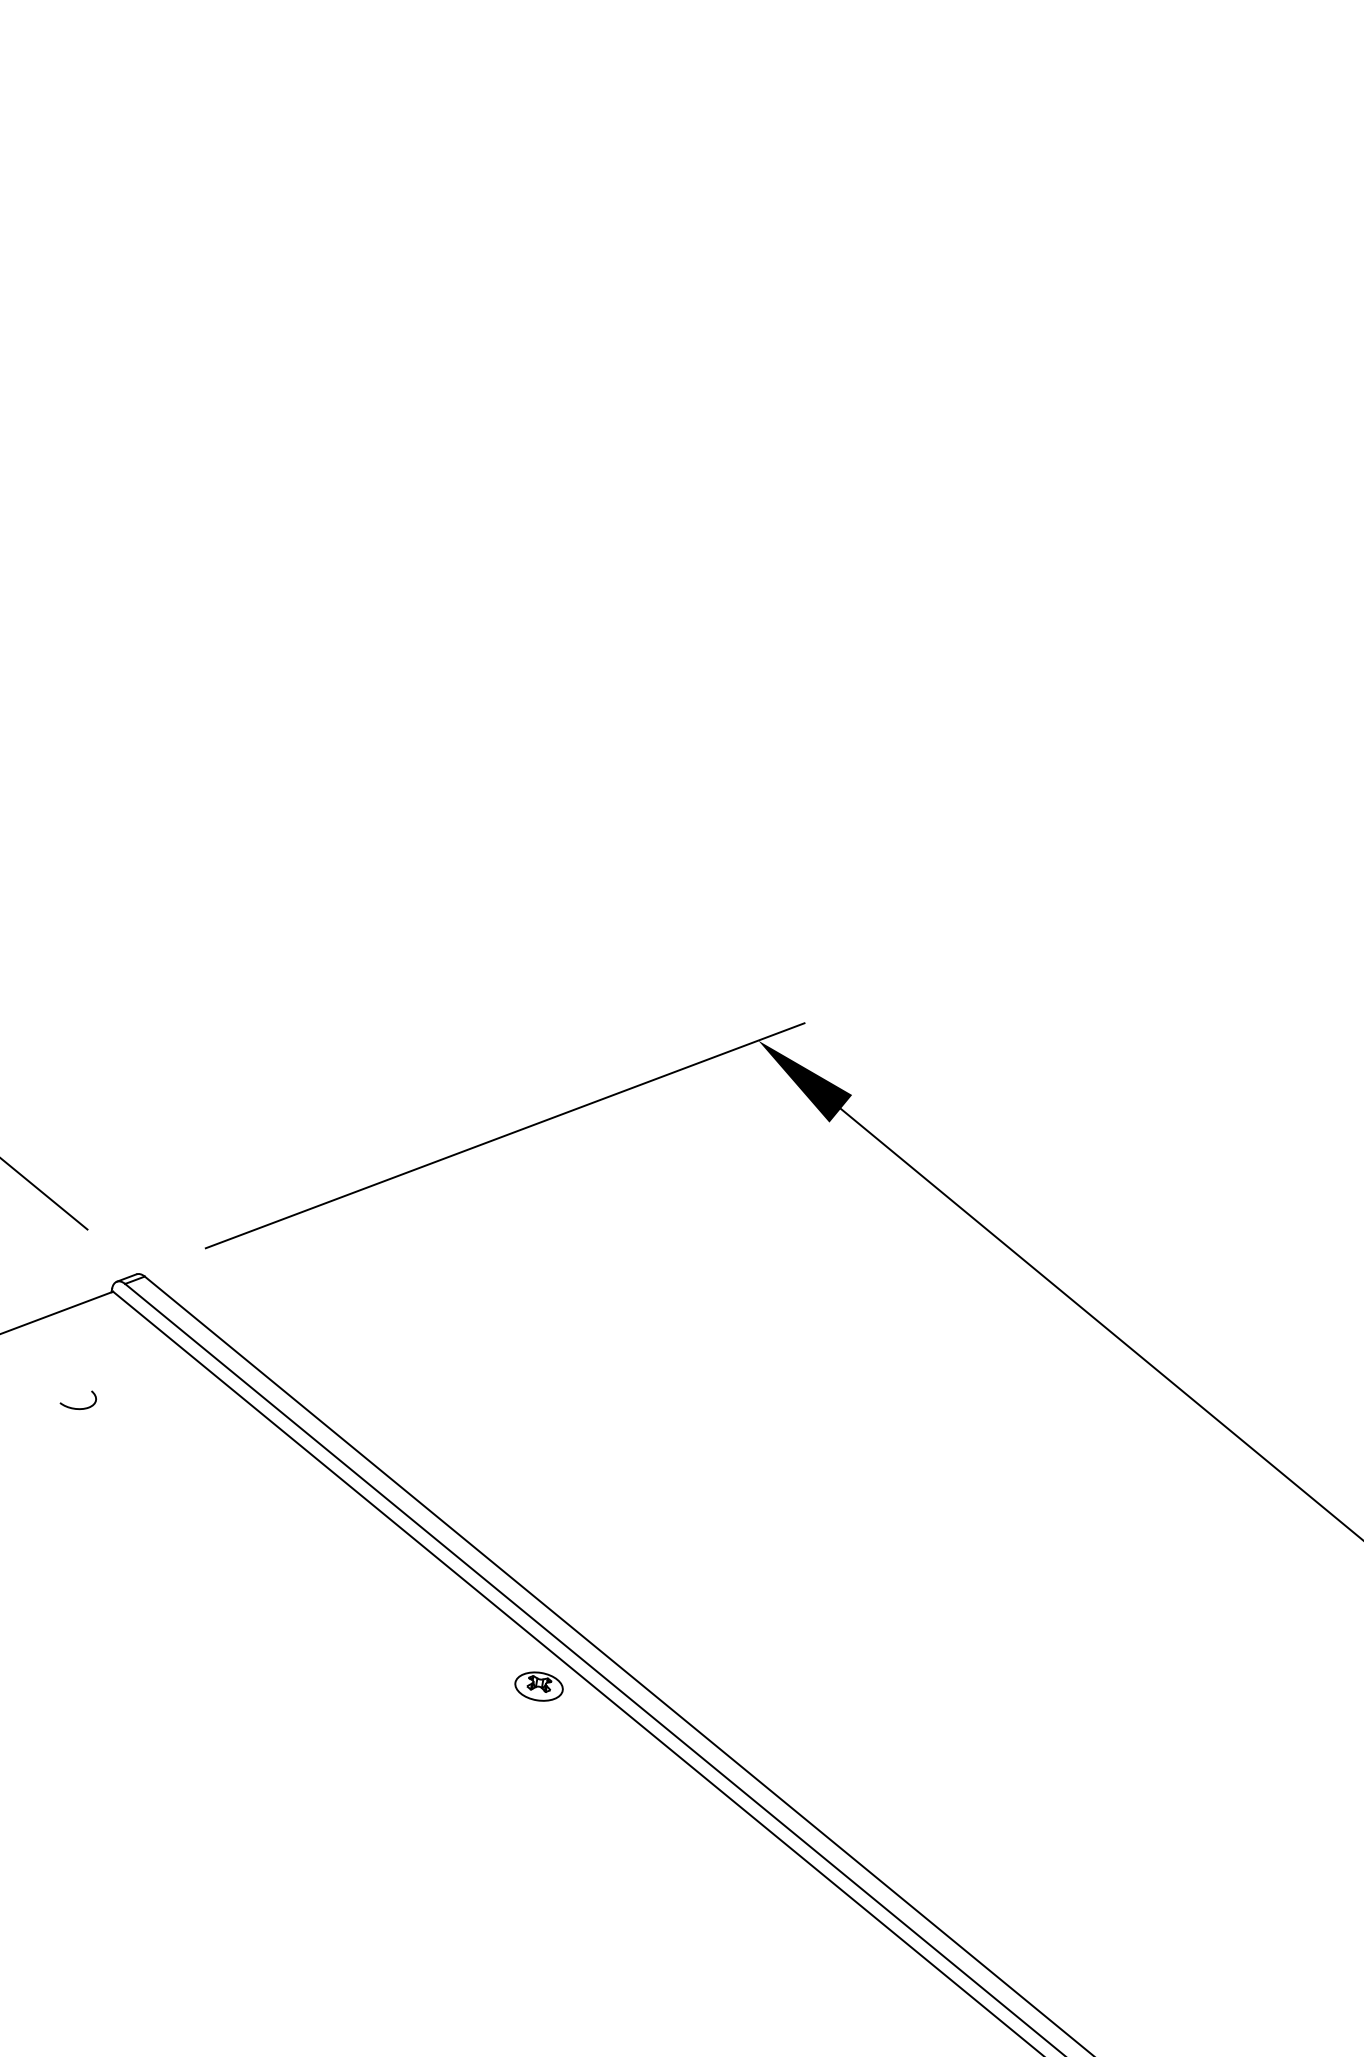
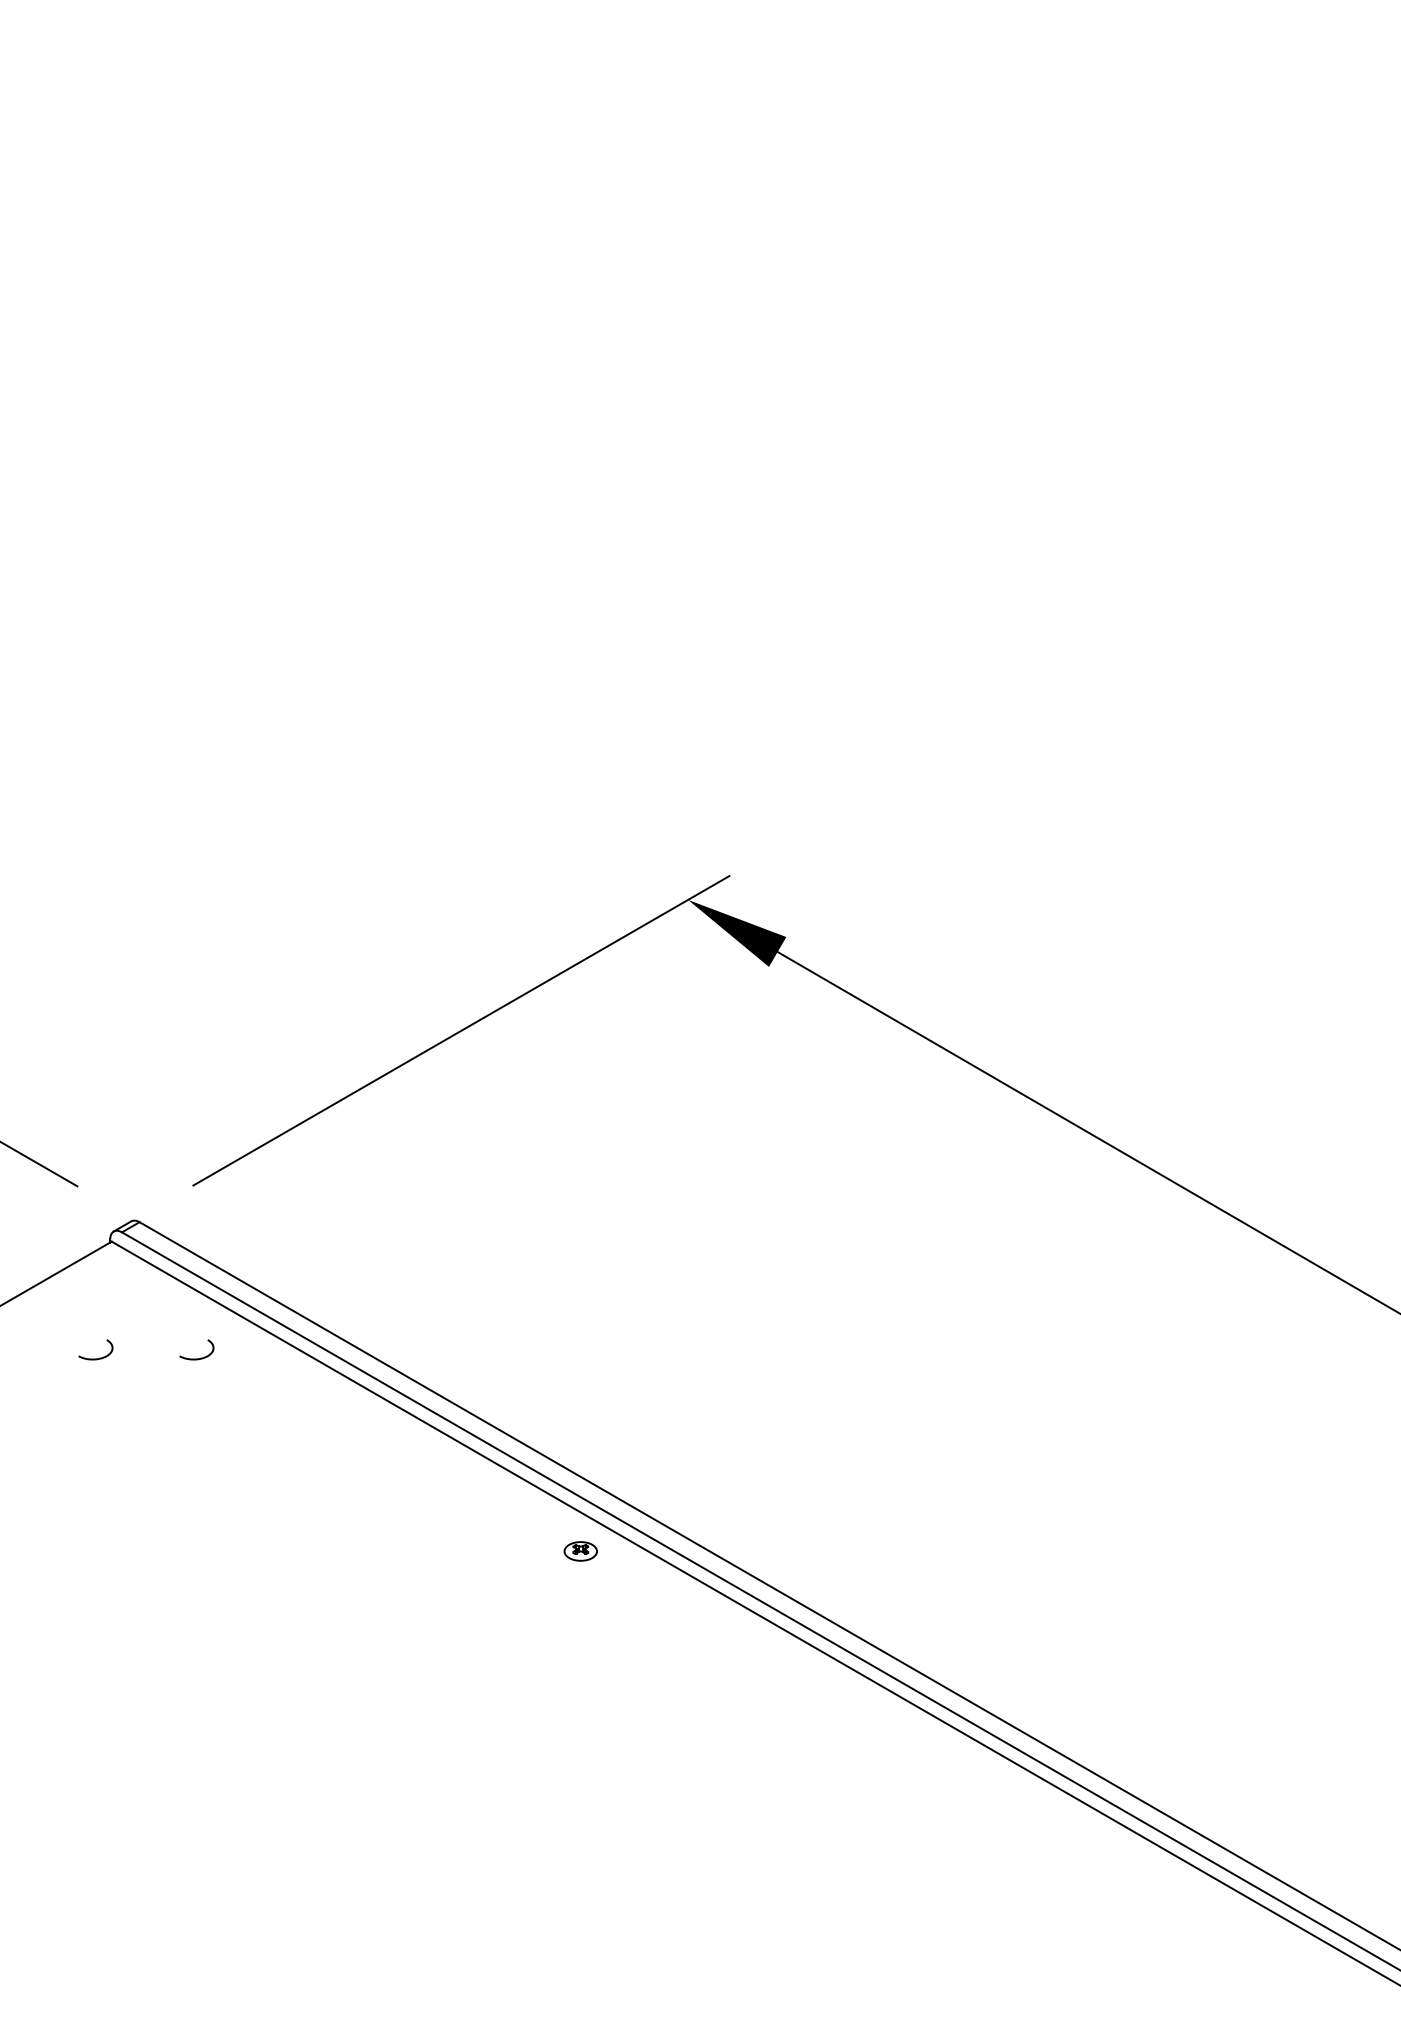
curve: (184, 1424) -> (200, 1357), added
part: (538, 1686) -> (580, 1551), size x0.7

